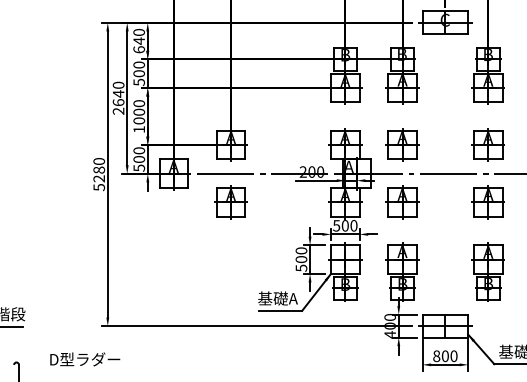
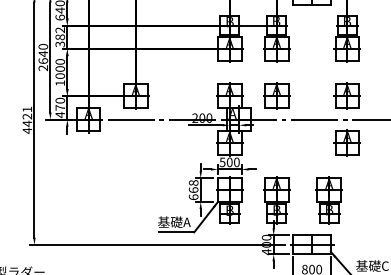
text: (138, 73) -> (59, 37), 500 -> 382
text: (139, 164) -> (60, 111), 500 -> 470
text: (99, 174) -> (27, 120), 5280 -> 4421
part: (230, 202) -> (135, 143), removed
part: (402, 202) -> (276, 143), removed
text: (301, 259) -> (193, 190), 500 -> 668
part: (487, 271) -> (328, 199), moved

